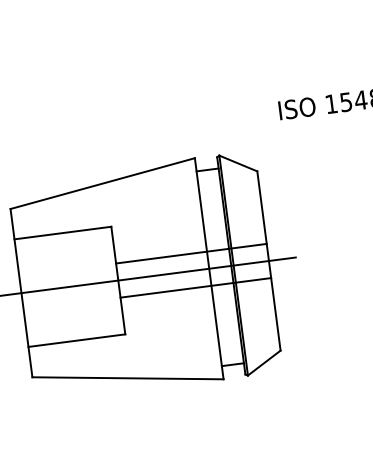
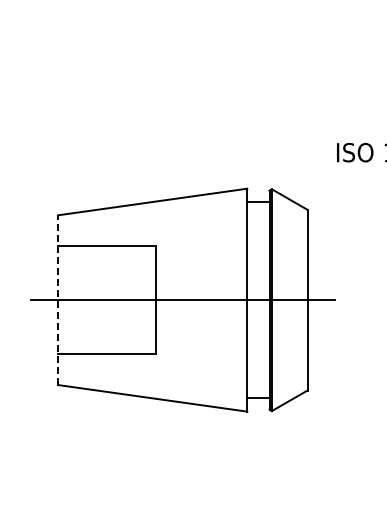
line: (191, 253) -> (231, 282), removed
line: (195, 287) -> (231, 317), removed
line: (21, 293) -> (57, 300), solid -> dashed

